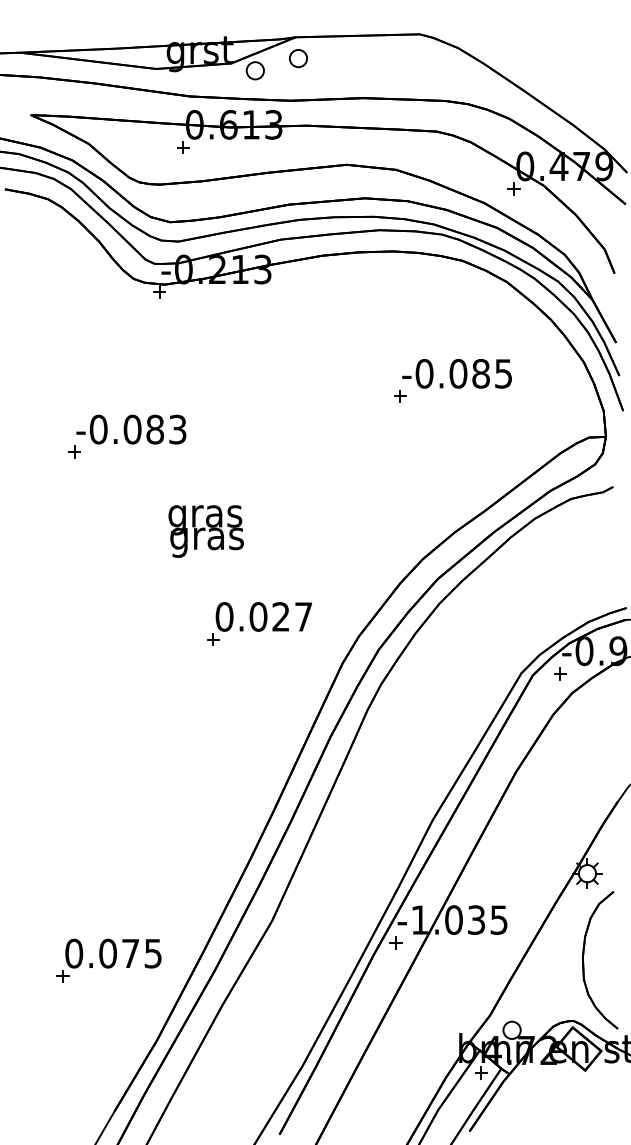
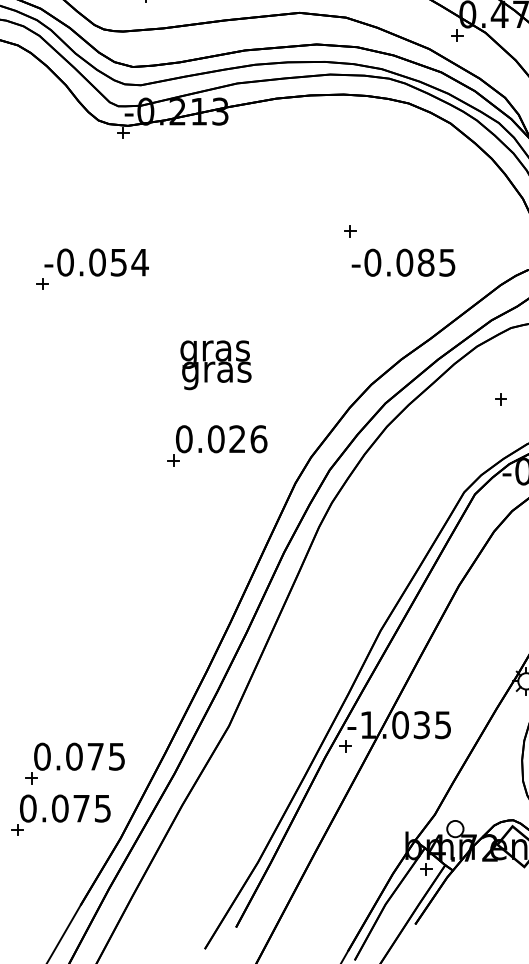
text: (456, 373) -> (402, 262), moved
text: (166, 429) -> (129, 262), -0.083 -> -0.054
text: (205, 531) -> (215, 365), moved
text: (303, 616) -> (258, 438), 0.027 -> 0.026
part: (560, 673) -> (501, 399), moved
part: (93, 1015) -> (60, 815), added

